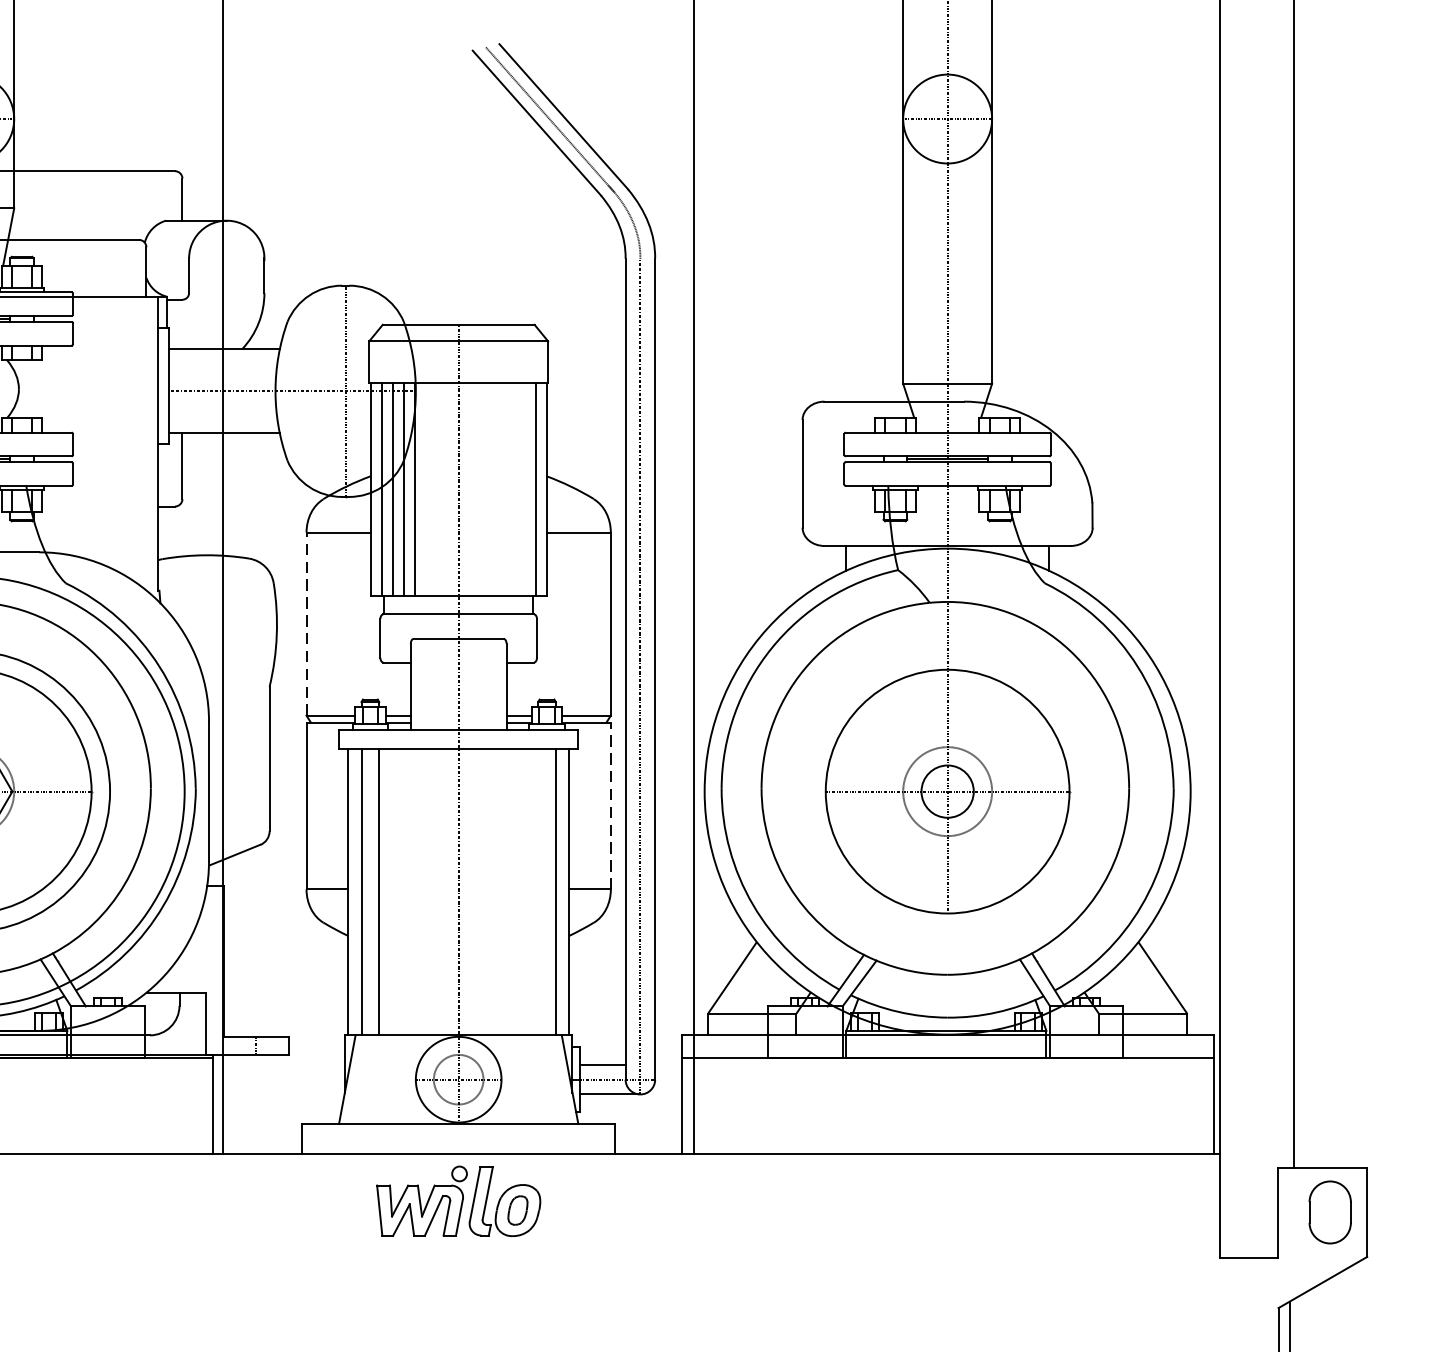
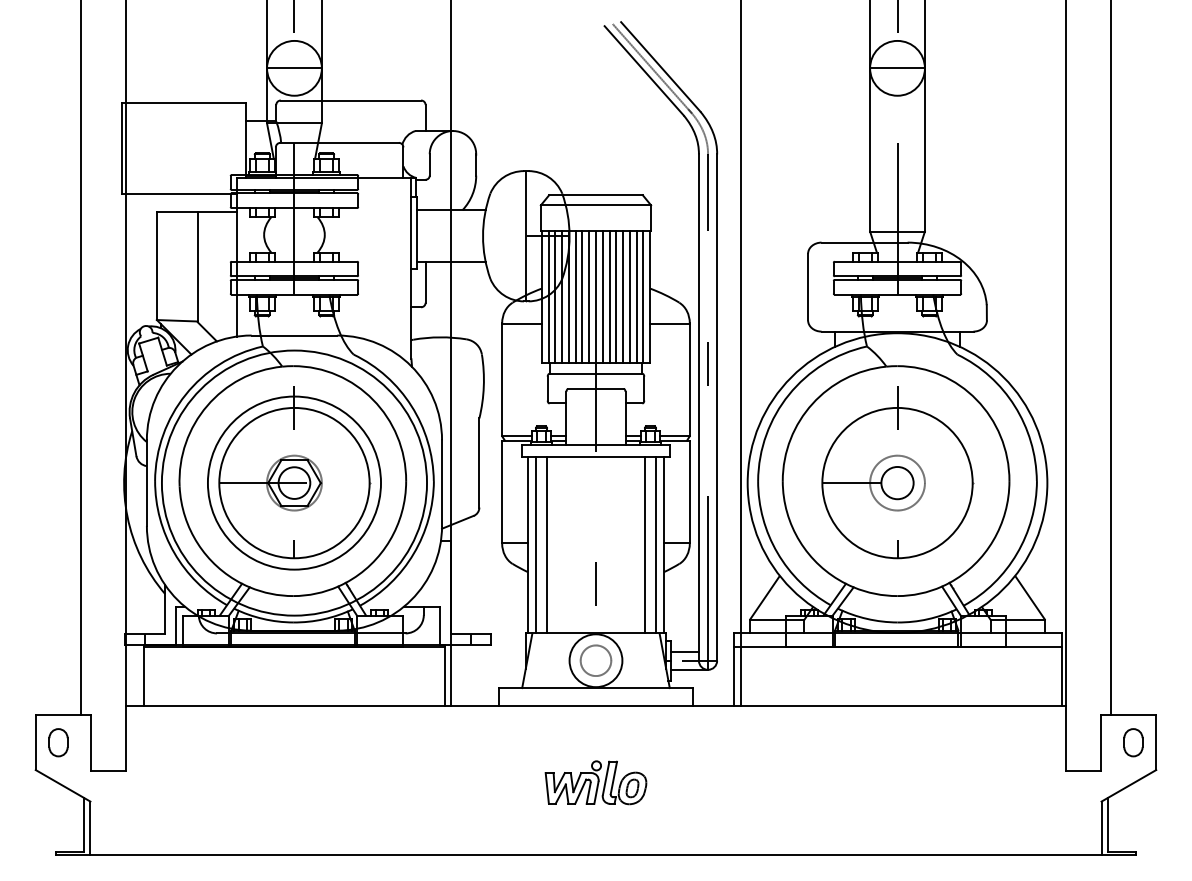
line: (425, 489) -> (575, 296), added
line: (436, 489) -> (582, 296), added
line: (448, 489) -> (589, 296), added
line: (469, 489) -> (602, 296), added
line: (480, 489) -> (609, 296), added
line: (491, 489) -> (616, 296), added
line: (503, 489) -> (623, 296), added
line: (513, 489) -> (629, 296), added
line: (524, 489) -> (636, 296), added
line: (307, 623) -> (502, 379), dashed -> solid
line: (610, 805) -> (689, 491), dashed -> solid
line: (538, 891) -> (645, 544), added
part: (457, 1200) -> (595, 782), moved
part: (1330, 1212) -> (1133, 742), size x0.71

